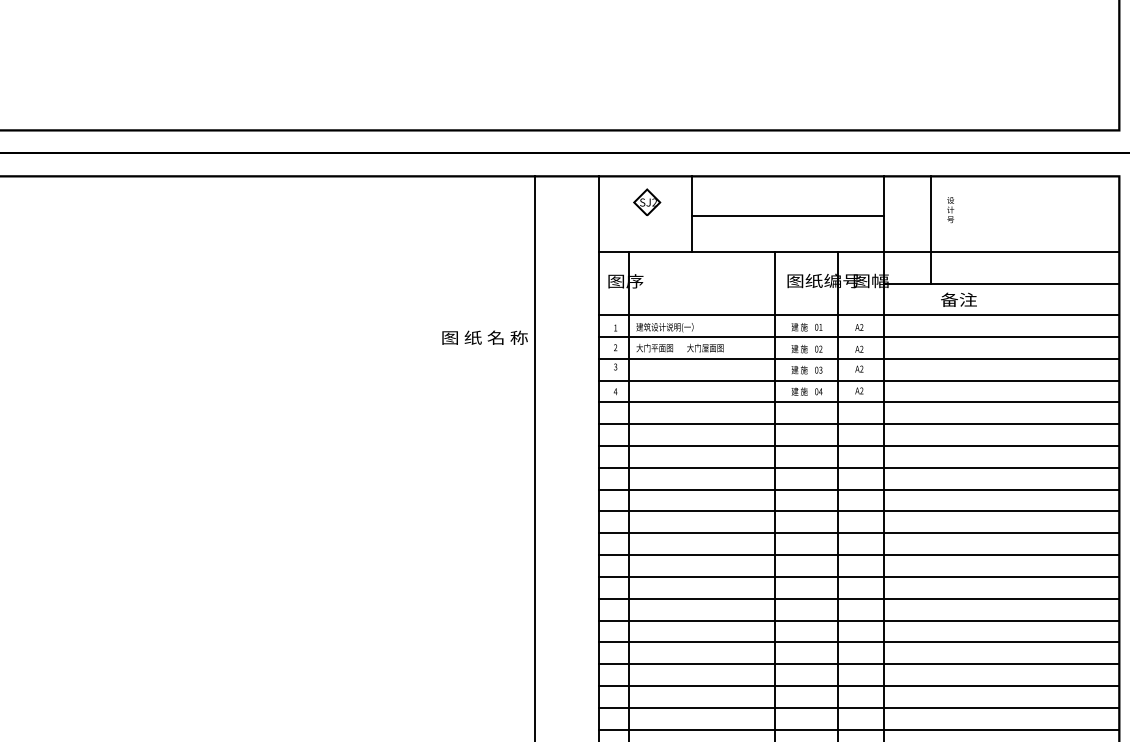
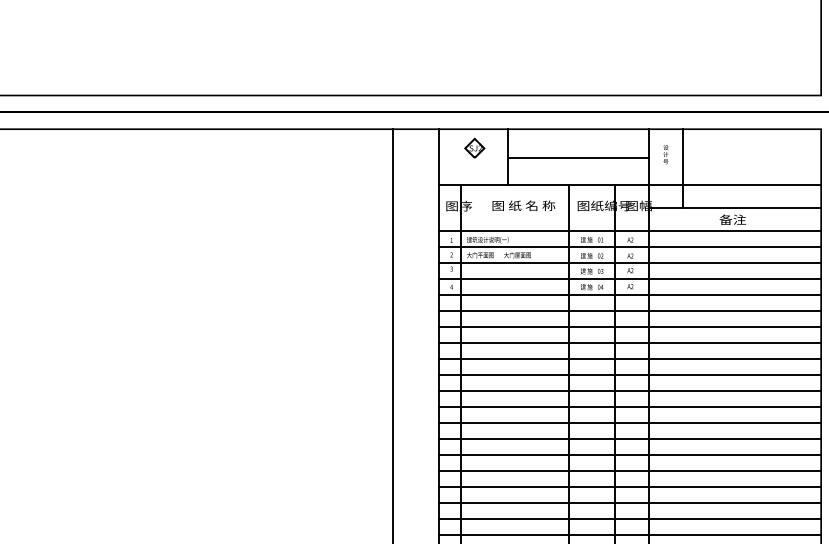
text: (950, 210) -> (665, 154), moved
text: (958, 299) -> (732, 219), moved
text: (484, 337) -> (523, 205), moved

